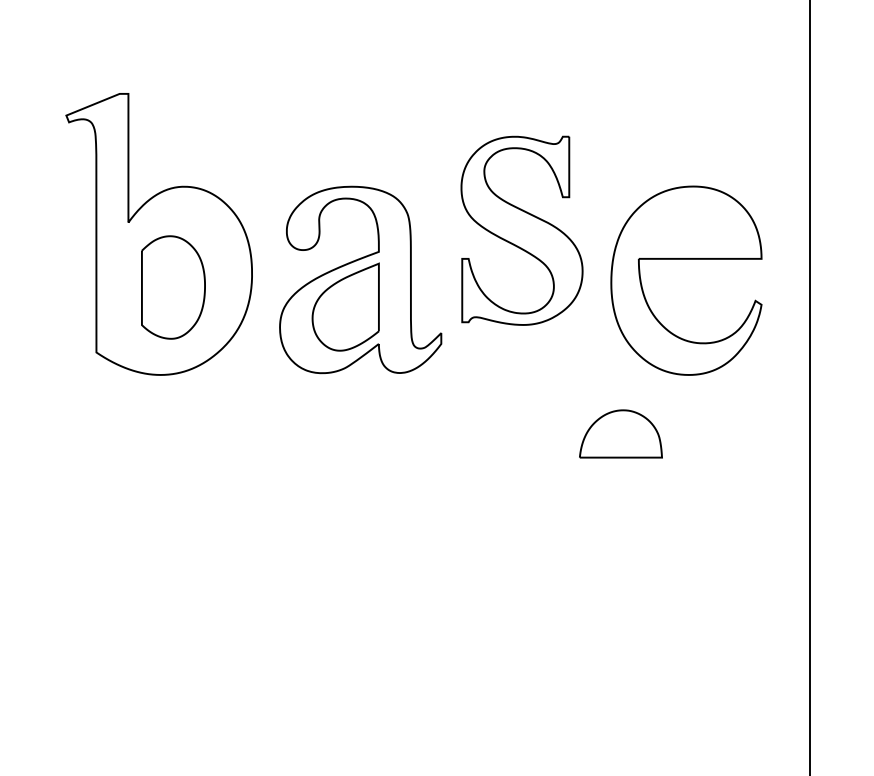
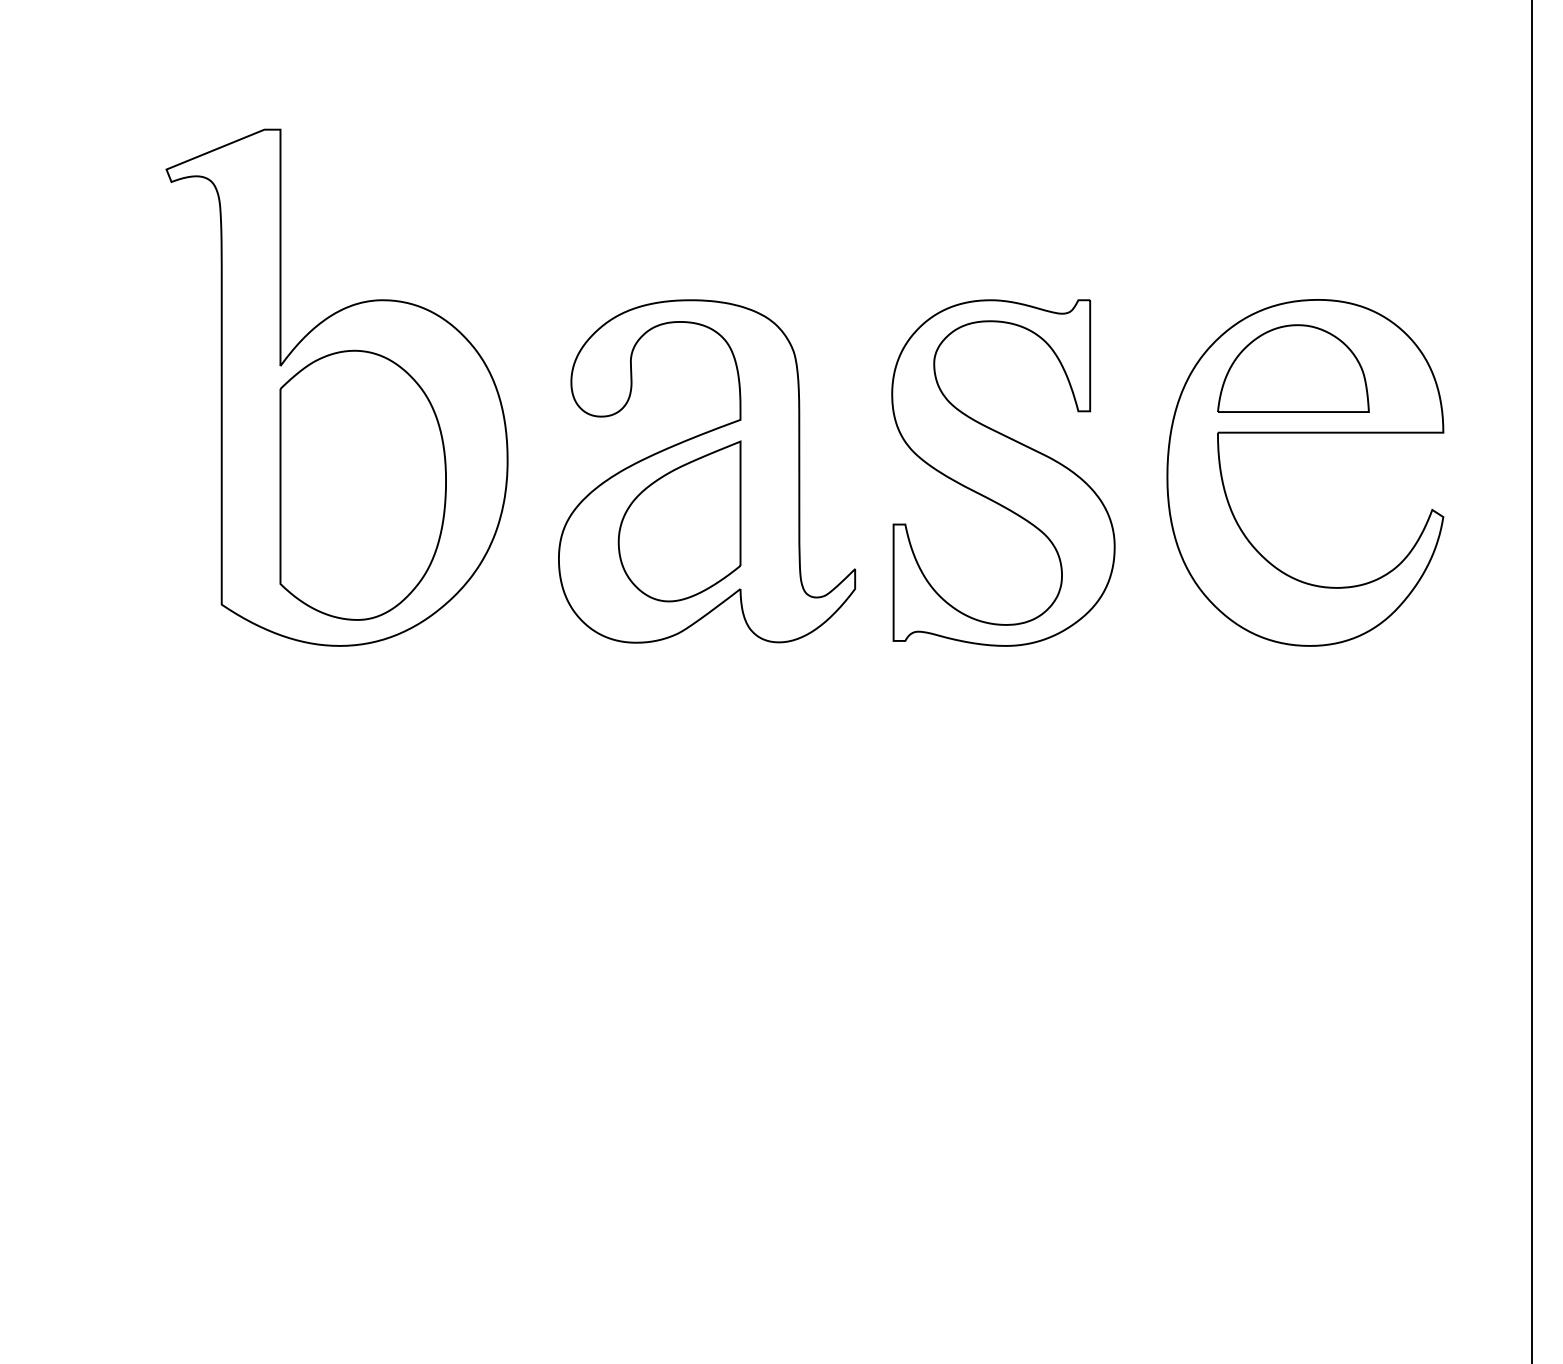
part: (521, 230) -> (1002, 472), moved
part: (173, 287) -> (363, 485), size x1.43
part: (620, 433) -> (1292, 367), moved

